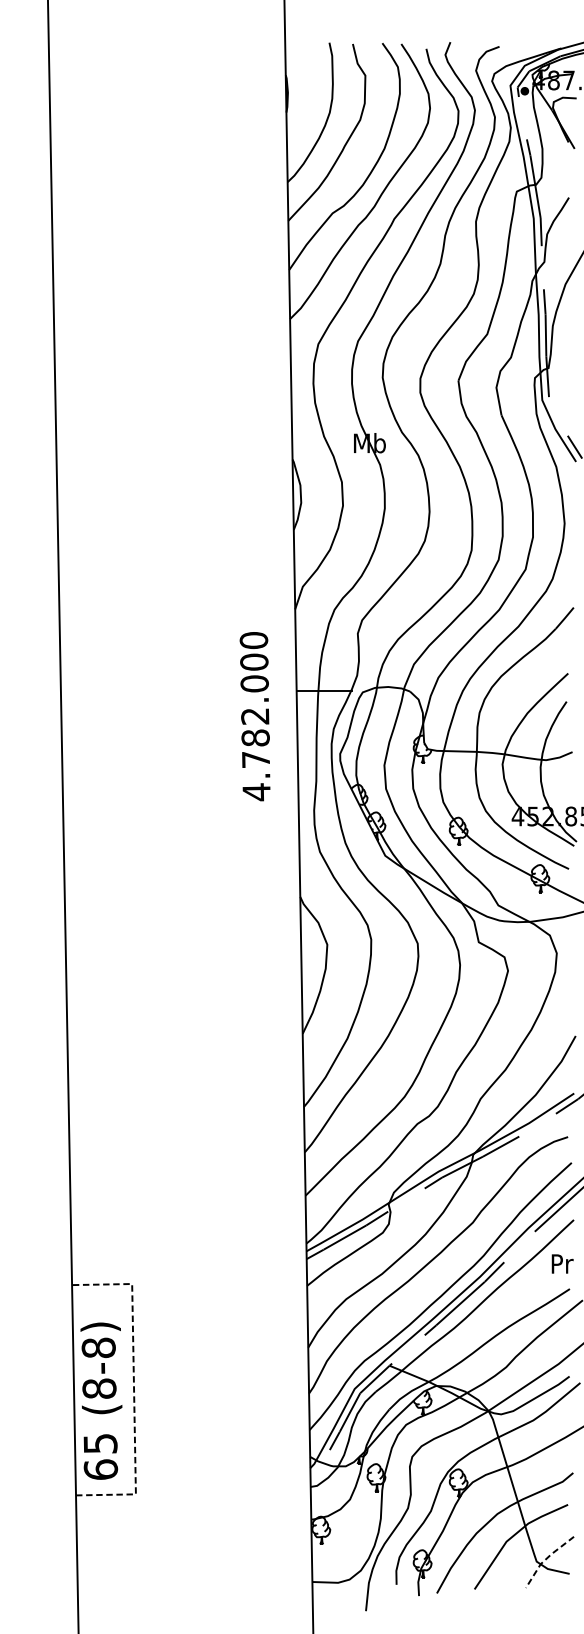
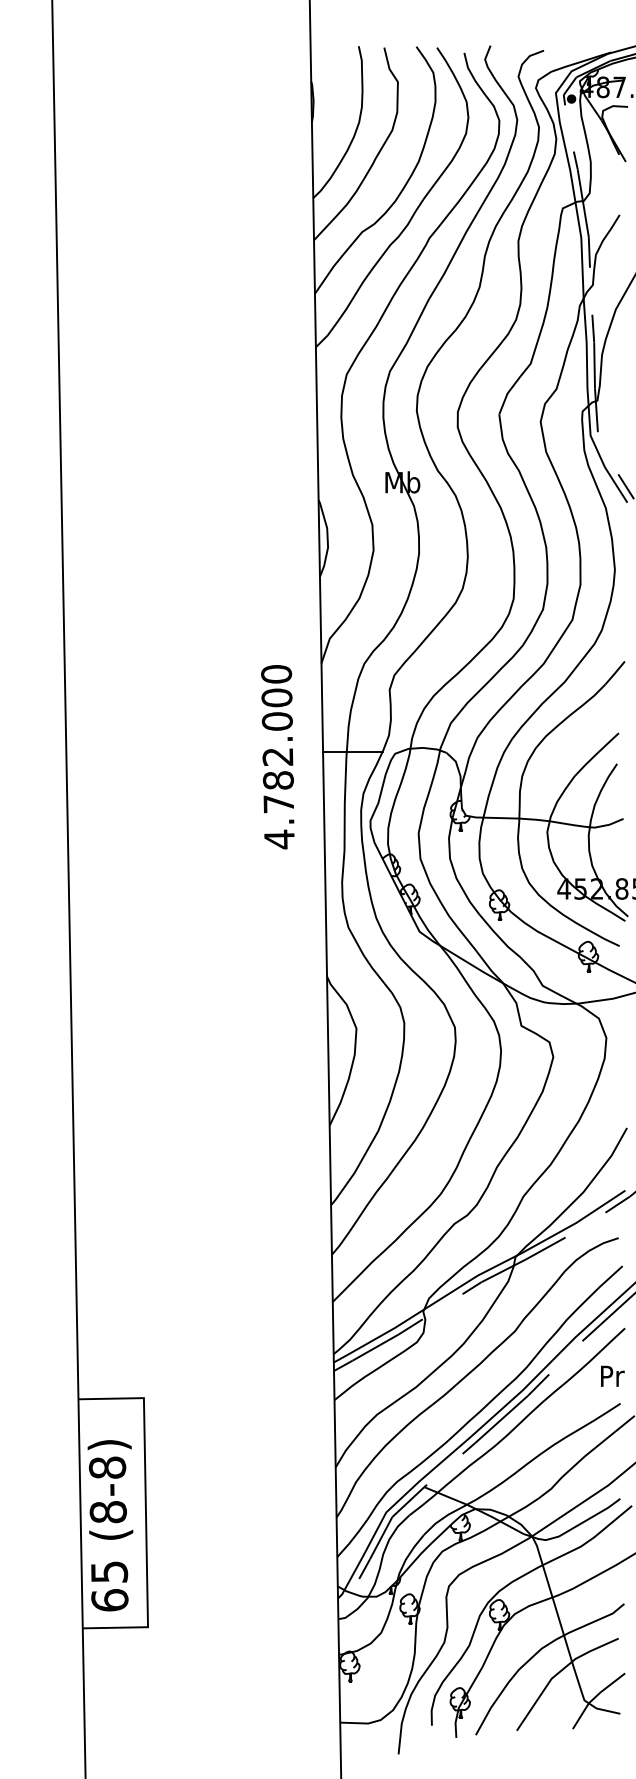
text: (254, 716) -> (277, 757), moved
line: (133, 1389) -> (145, 1512), dashed -> solid
line: (545, 1559) -> (594, 1698), dashed -> solid

